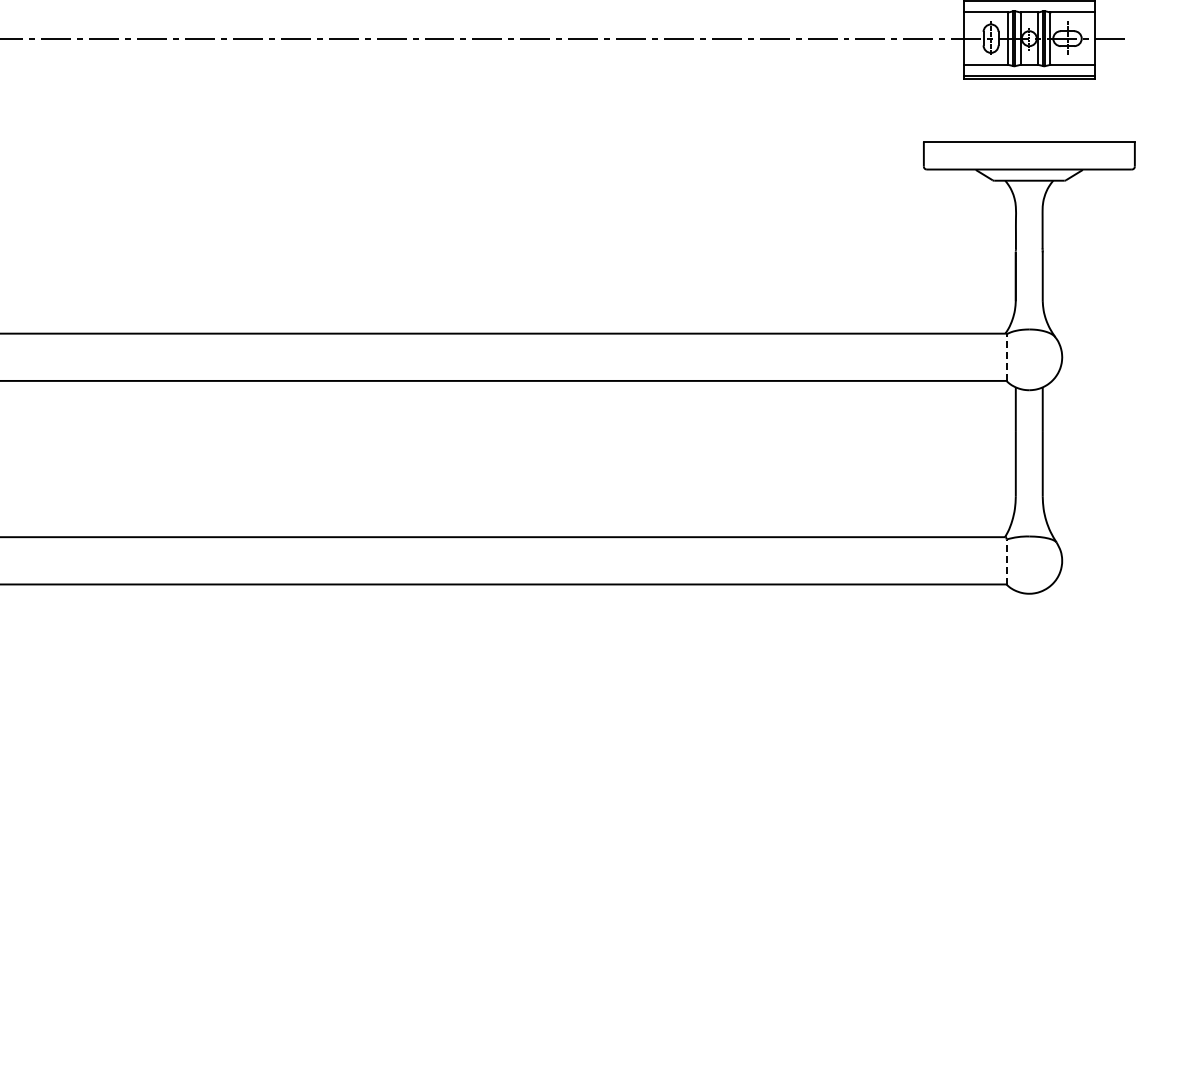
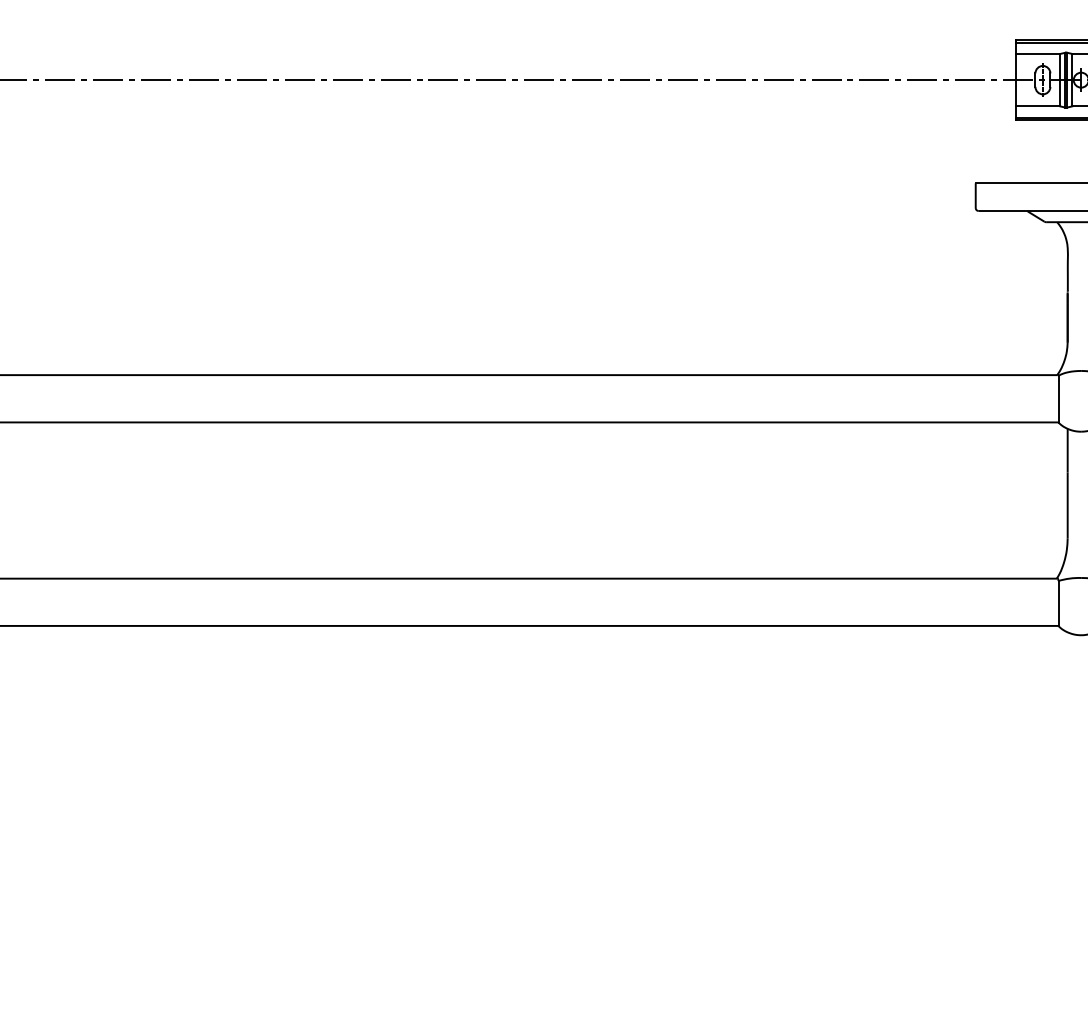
line: (1006, 357) -> (1058, 398), dashed -> solid
line: (1006, 562) -> (1058, 603), dashed -> solid

